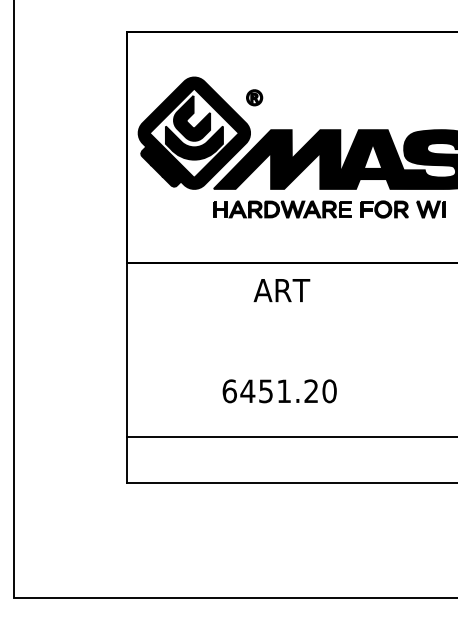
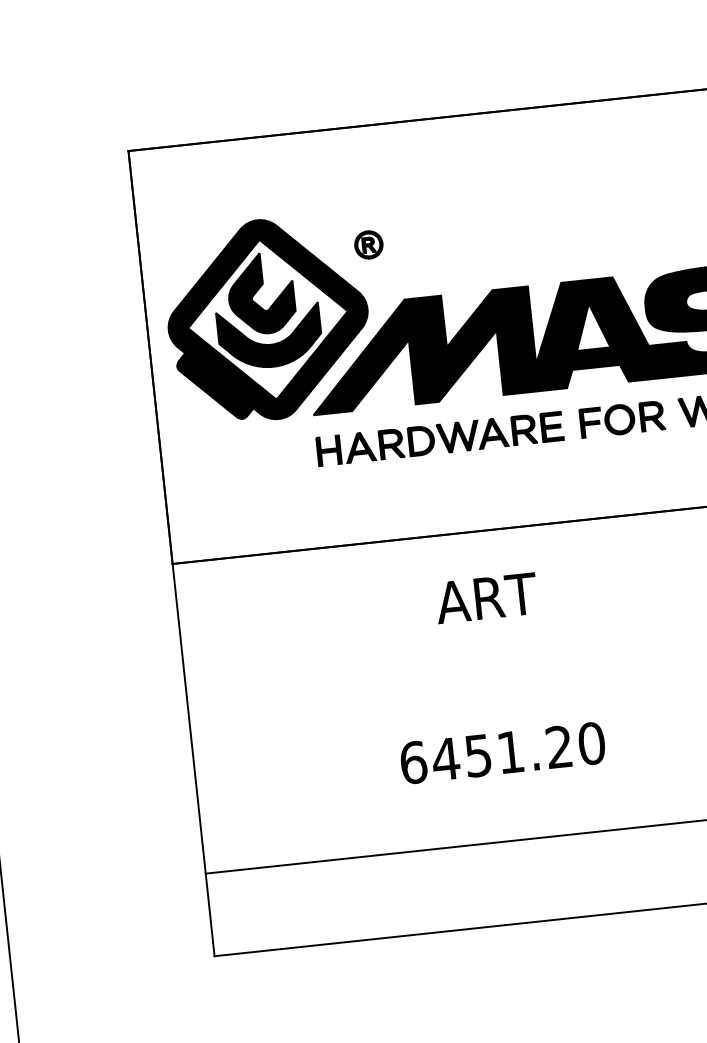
text: (281, 290) -> (485, 598), moved
text: (279, 391) -> (502, 753), moved

